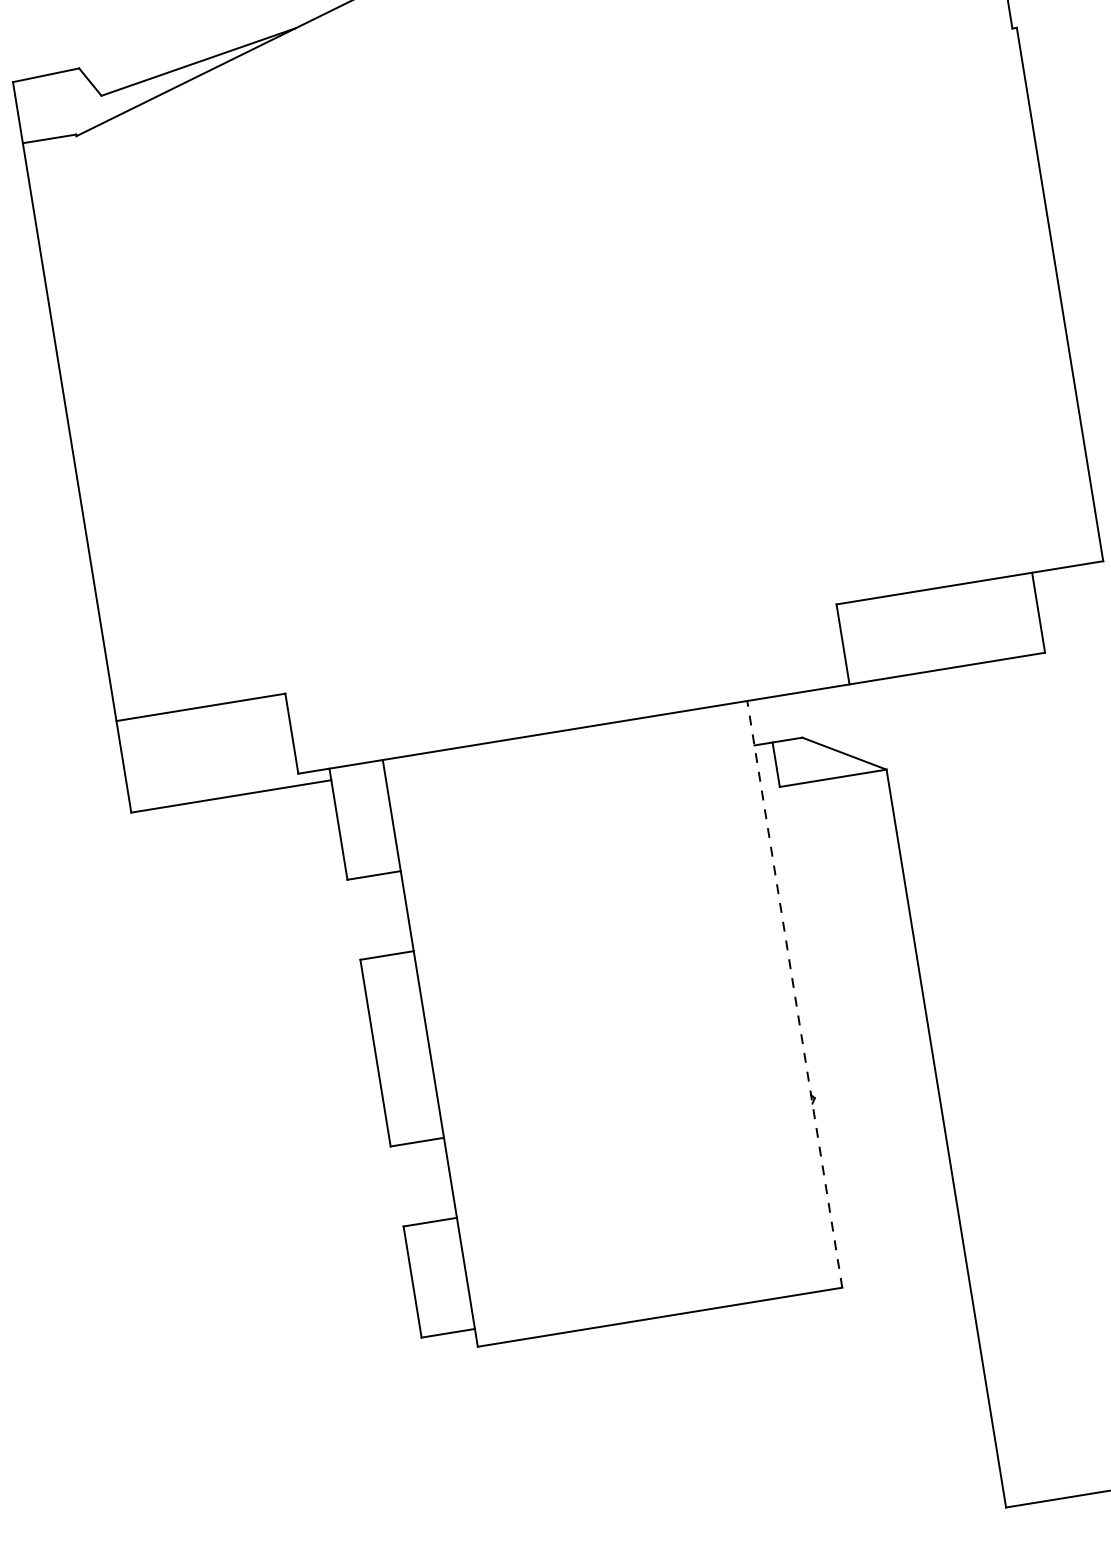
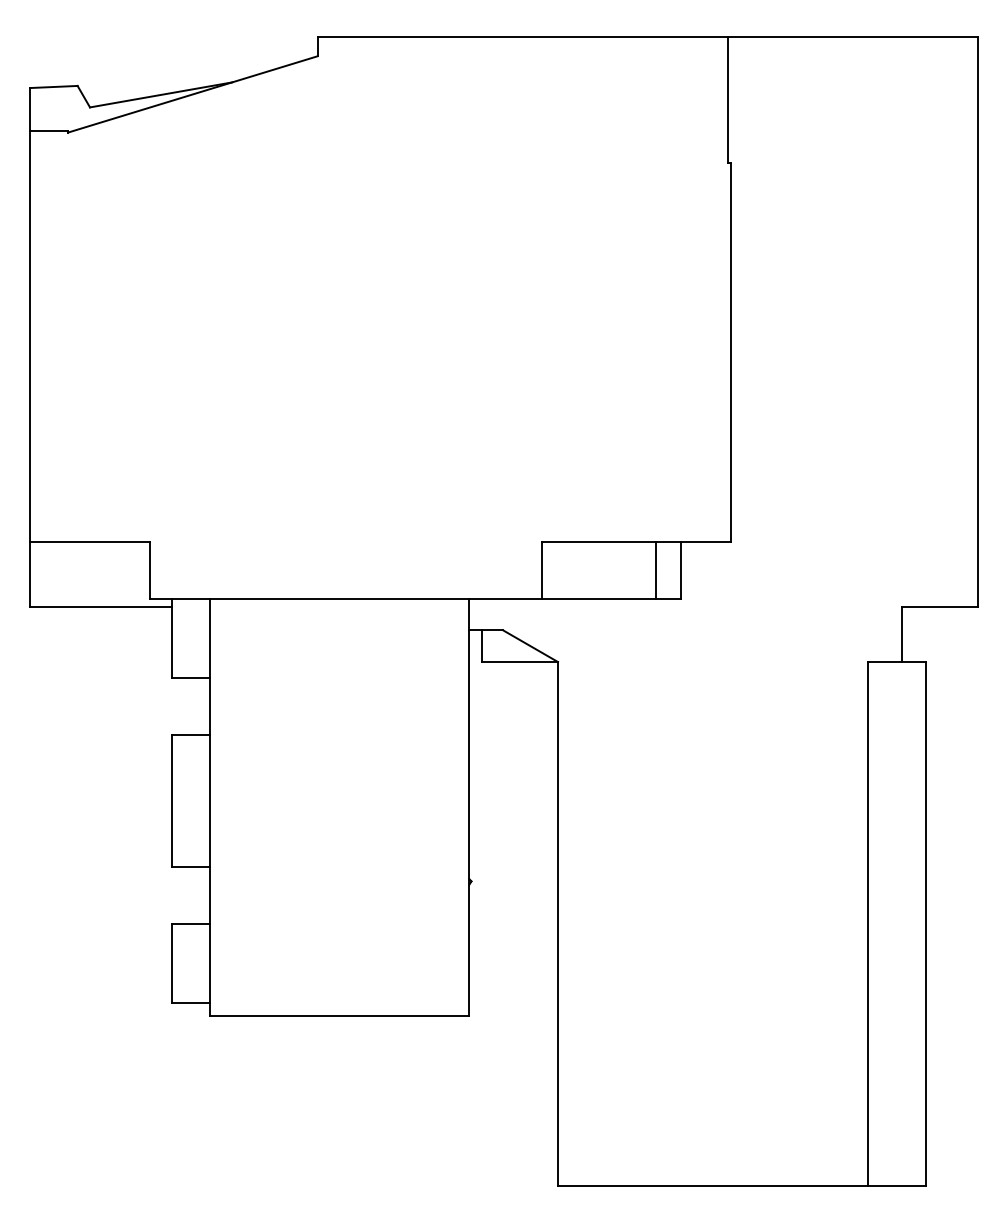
line: (1002, 618) -> (655, 570), added
line: (794, 993) -> (469, 806), dashed -> solid

